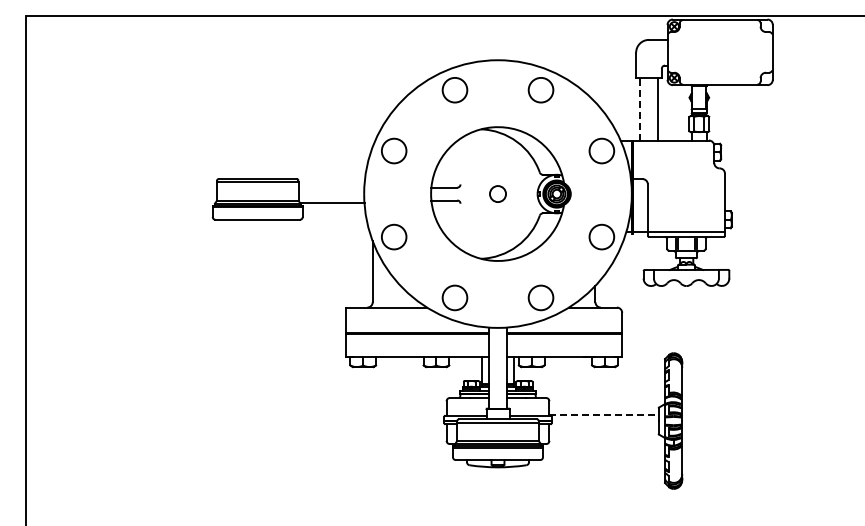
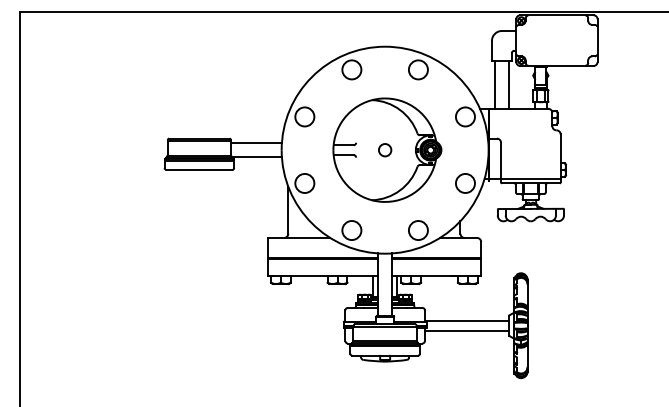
line: (639, 109) -> (494, 84), dashed -> solid
line: (331, 184) -> (256, 142), added
line: (604, 414) -> (467, 320), dashed -> solid
line: (603, 427) -> (466, 330), added

